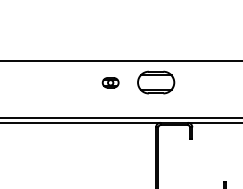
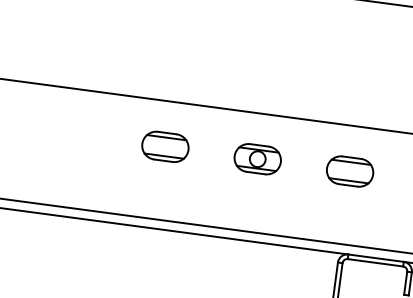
part: (65, 82) -> (165, 146), added
part: (110, 82) -> (257, 158), size x1.43
part: (155, 82) -> (348, 170), size x0.62

